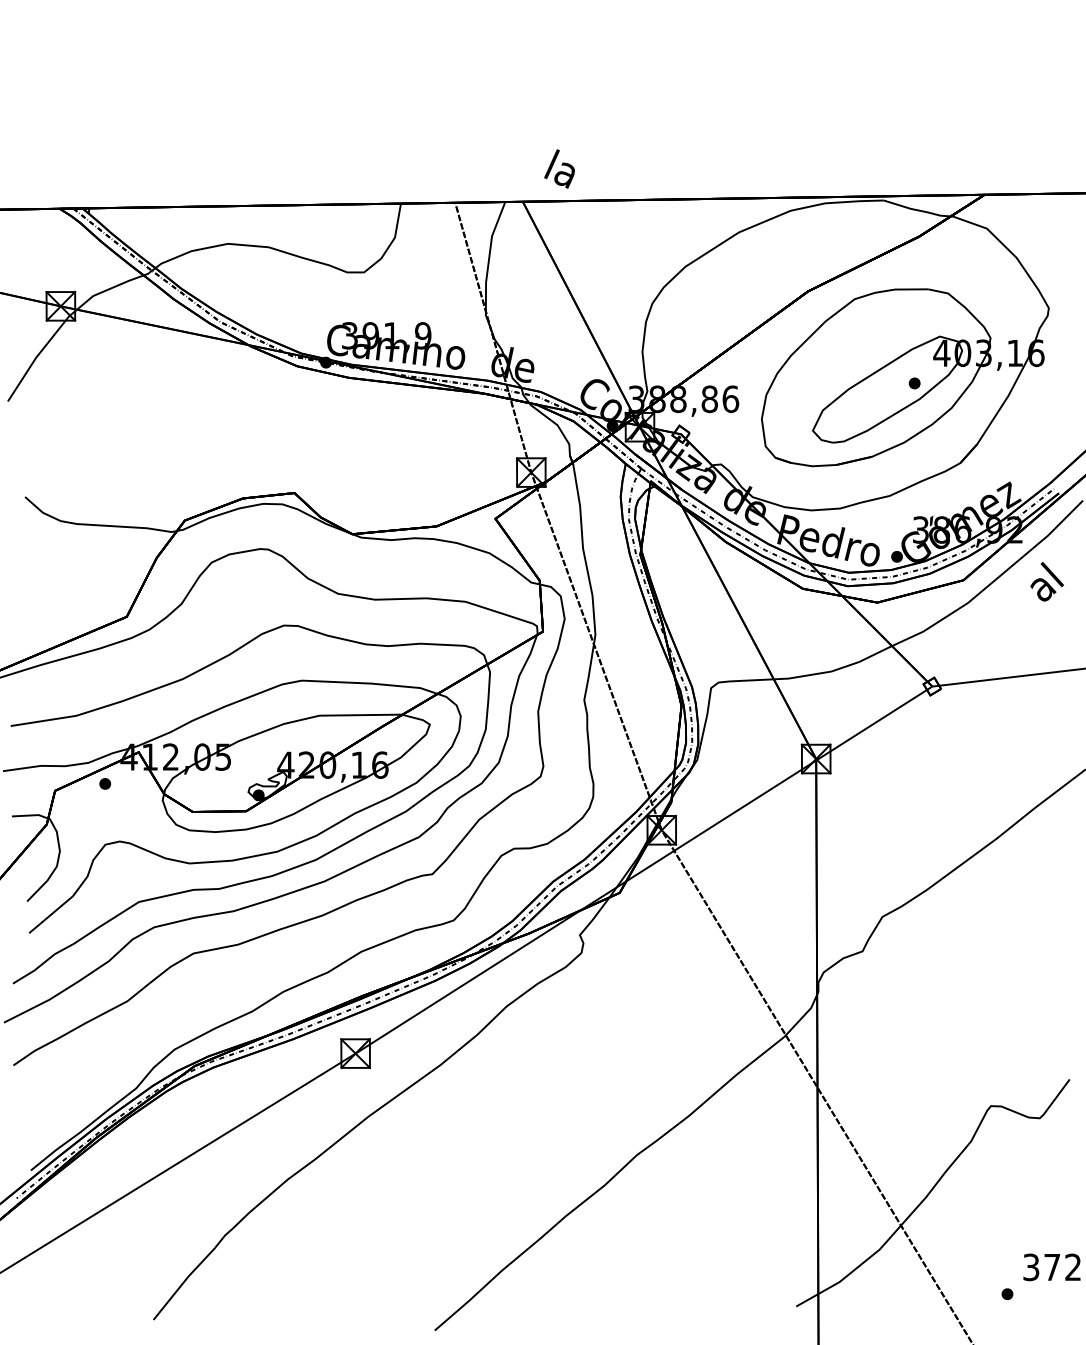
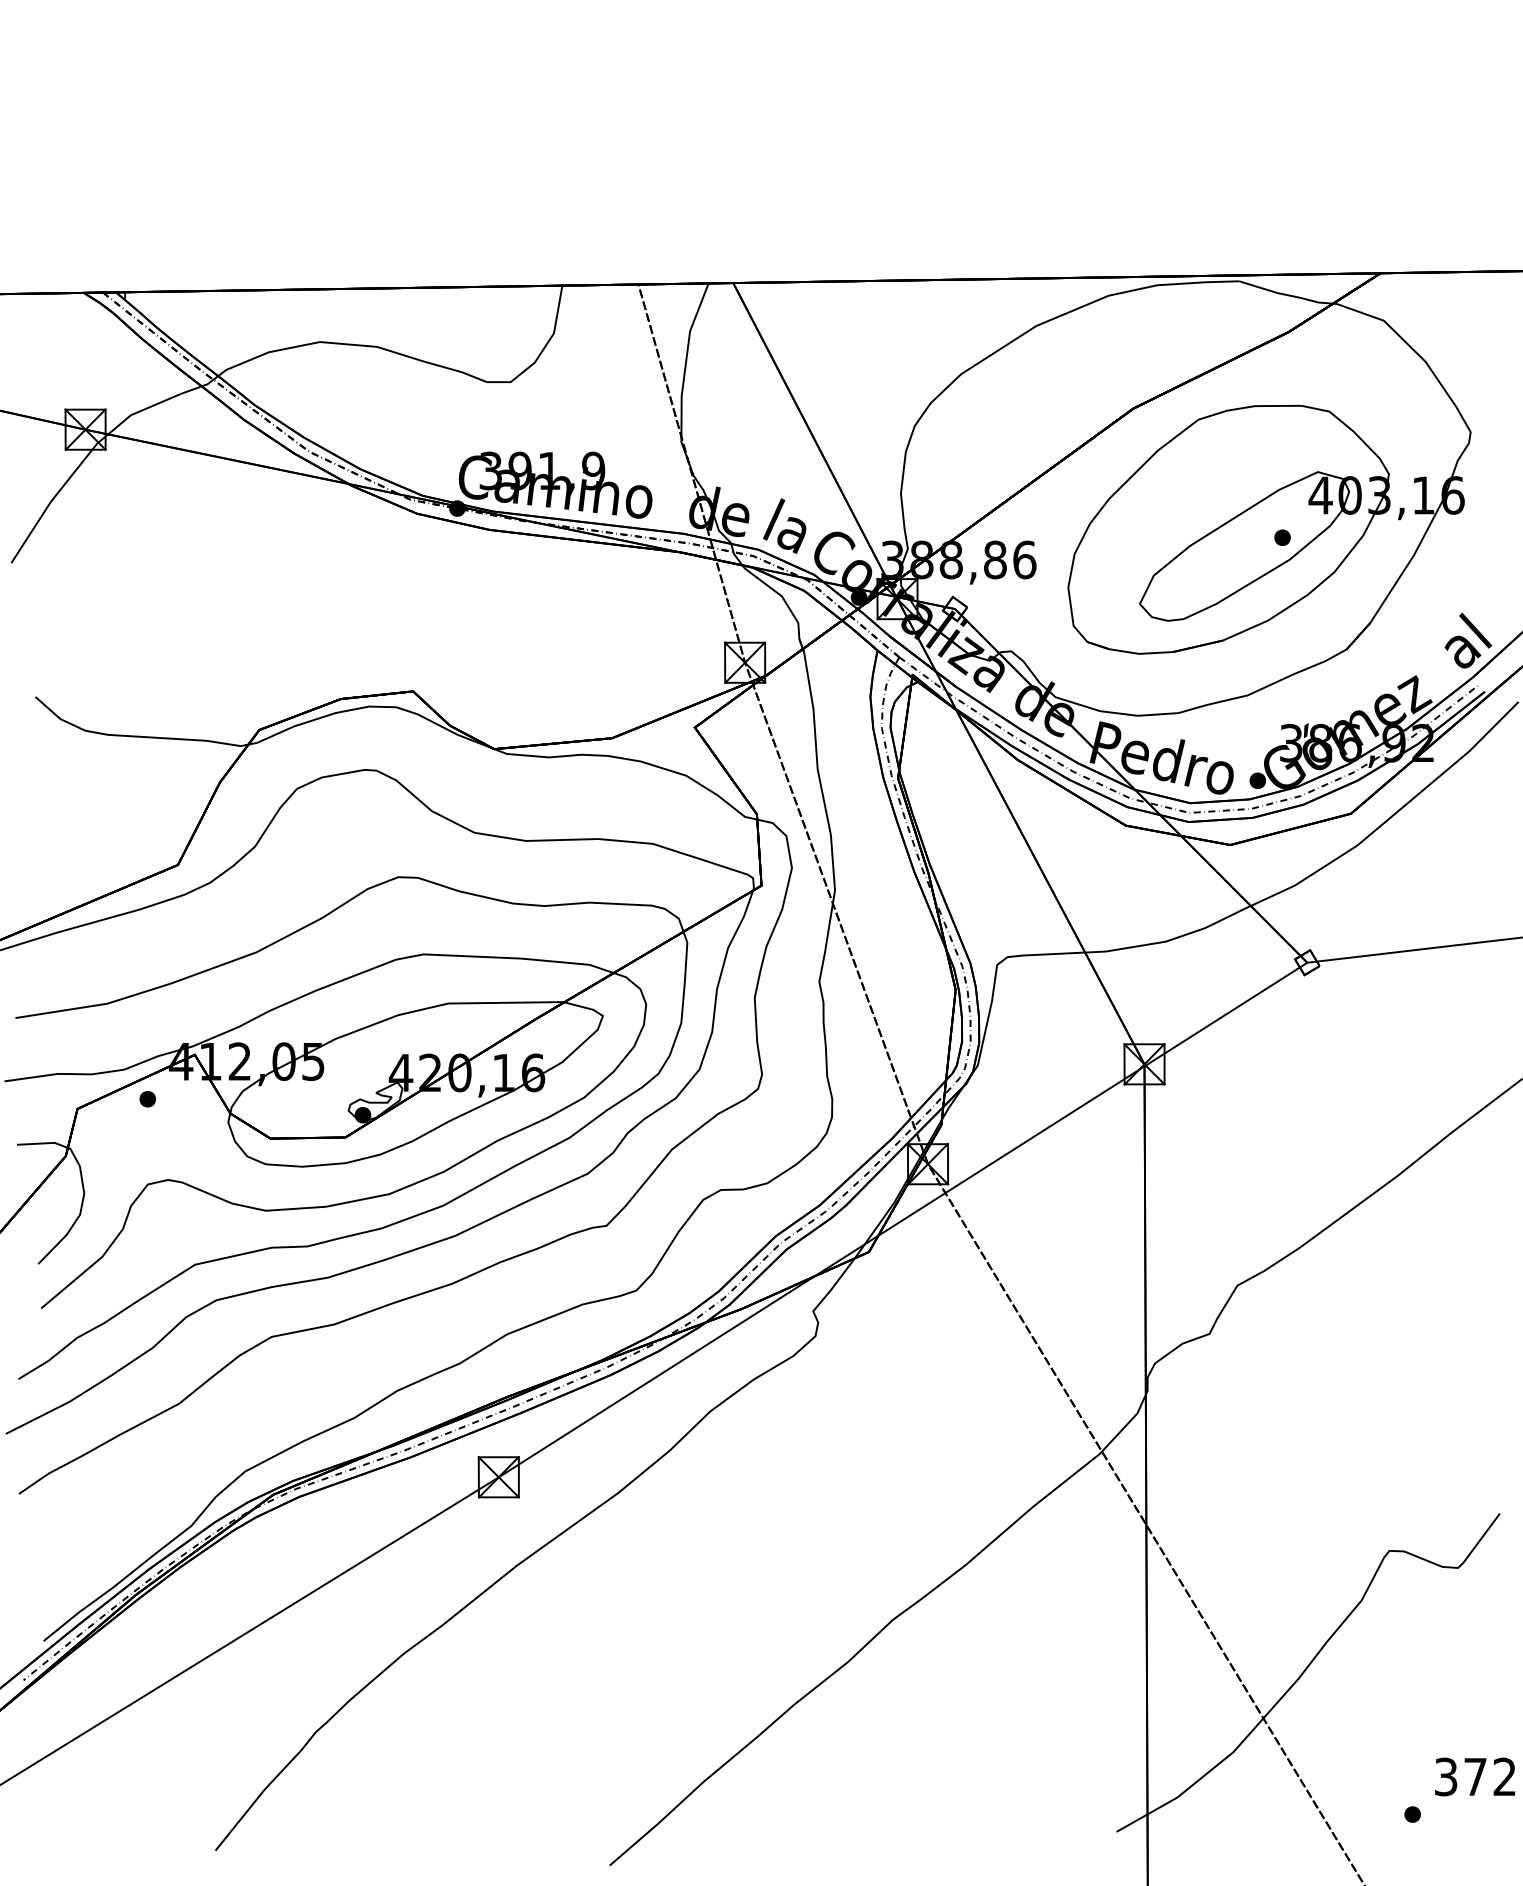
text: (559, 168) -> (784, 525), moved
text: (1047, 581) -> (1468, 640), moved

